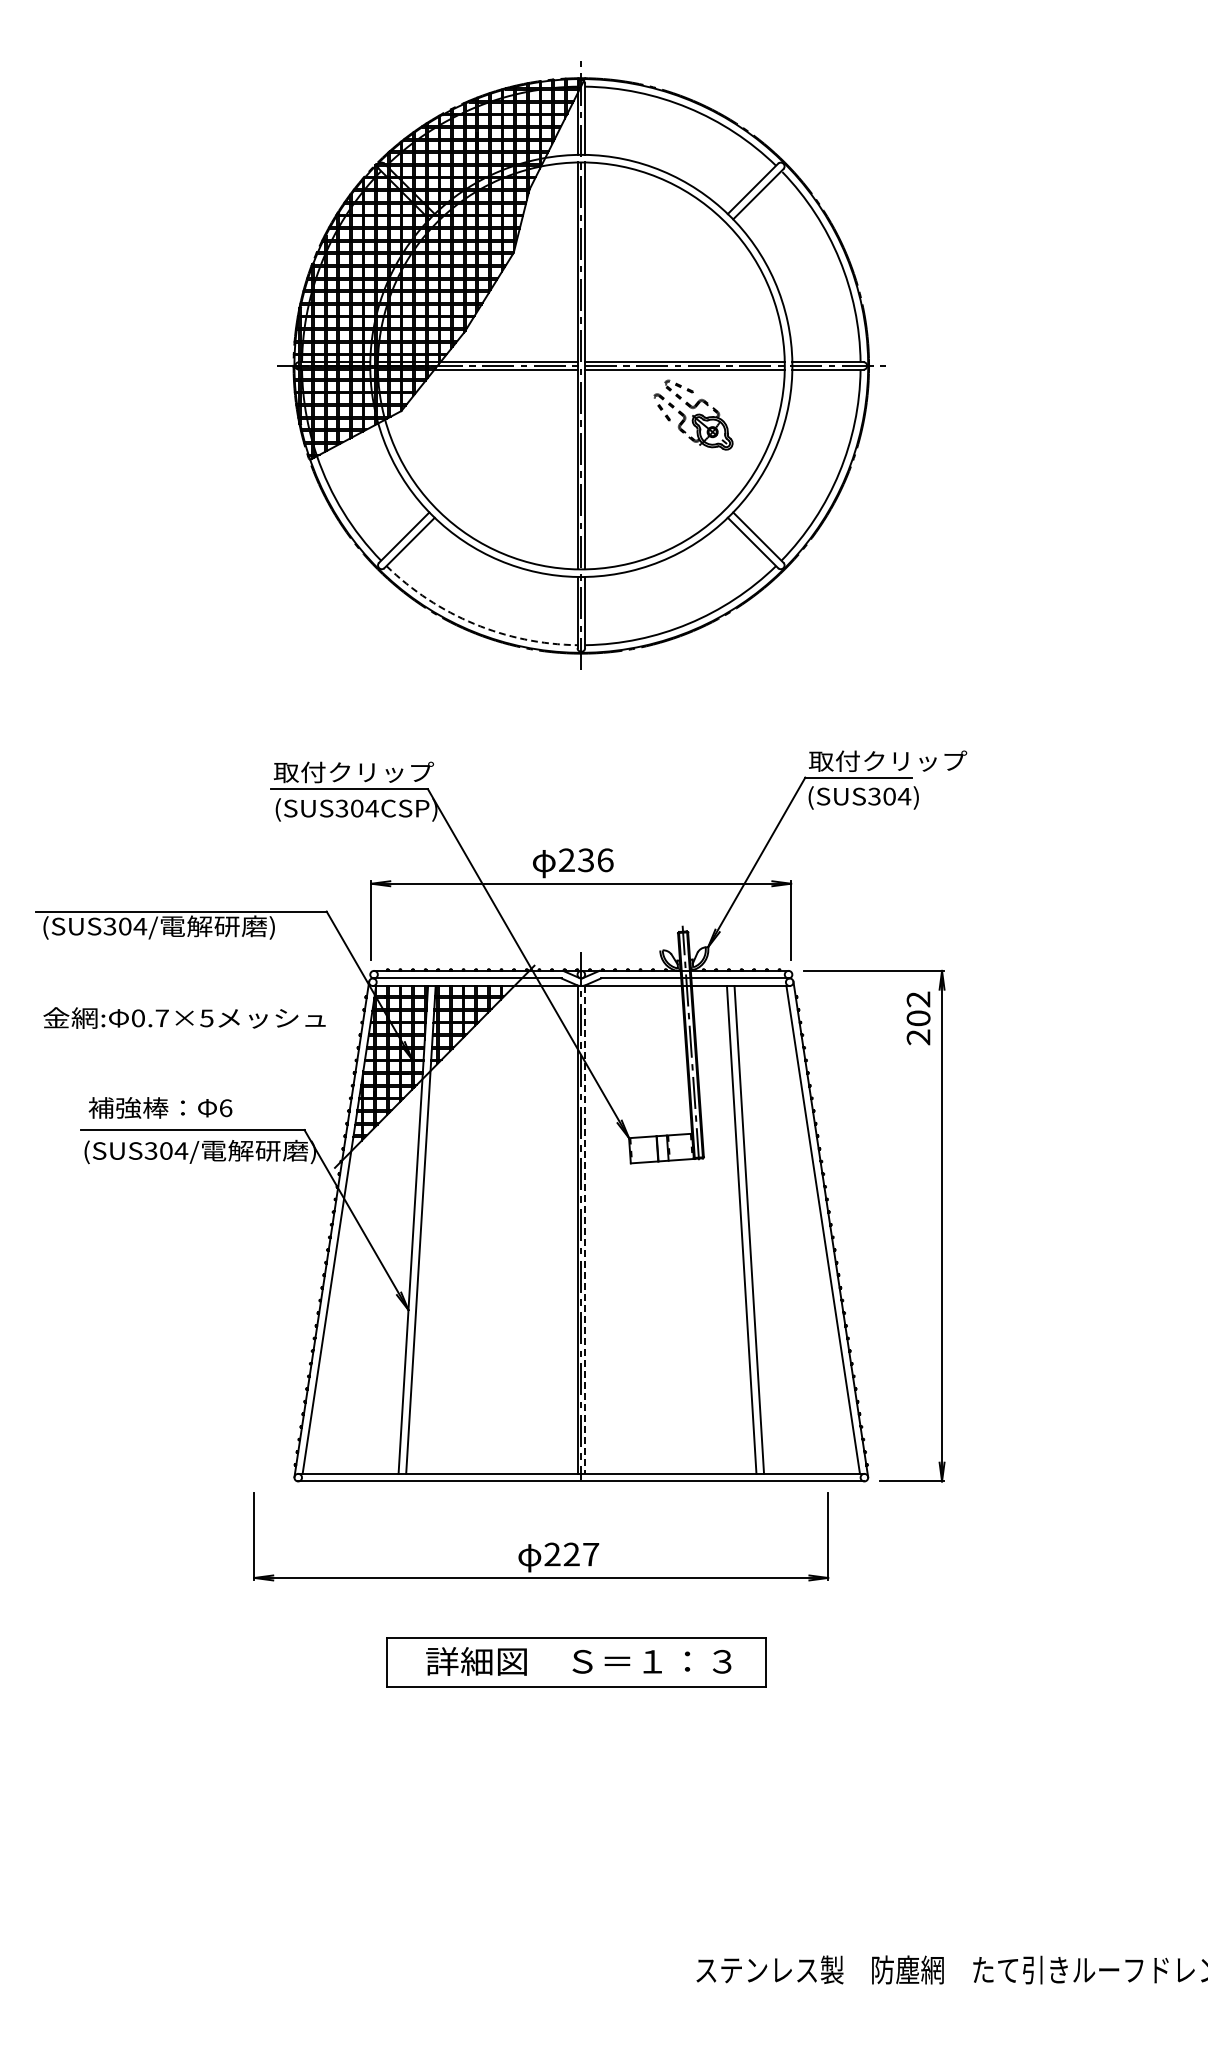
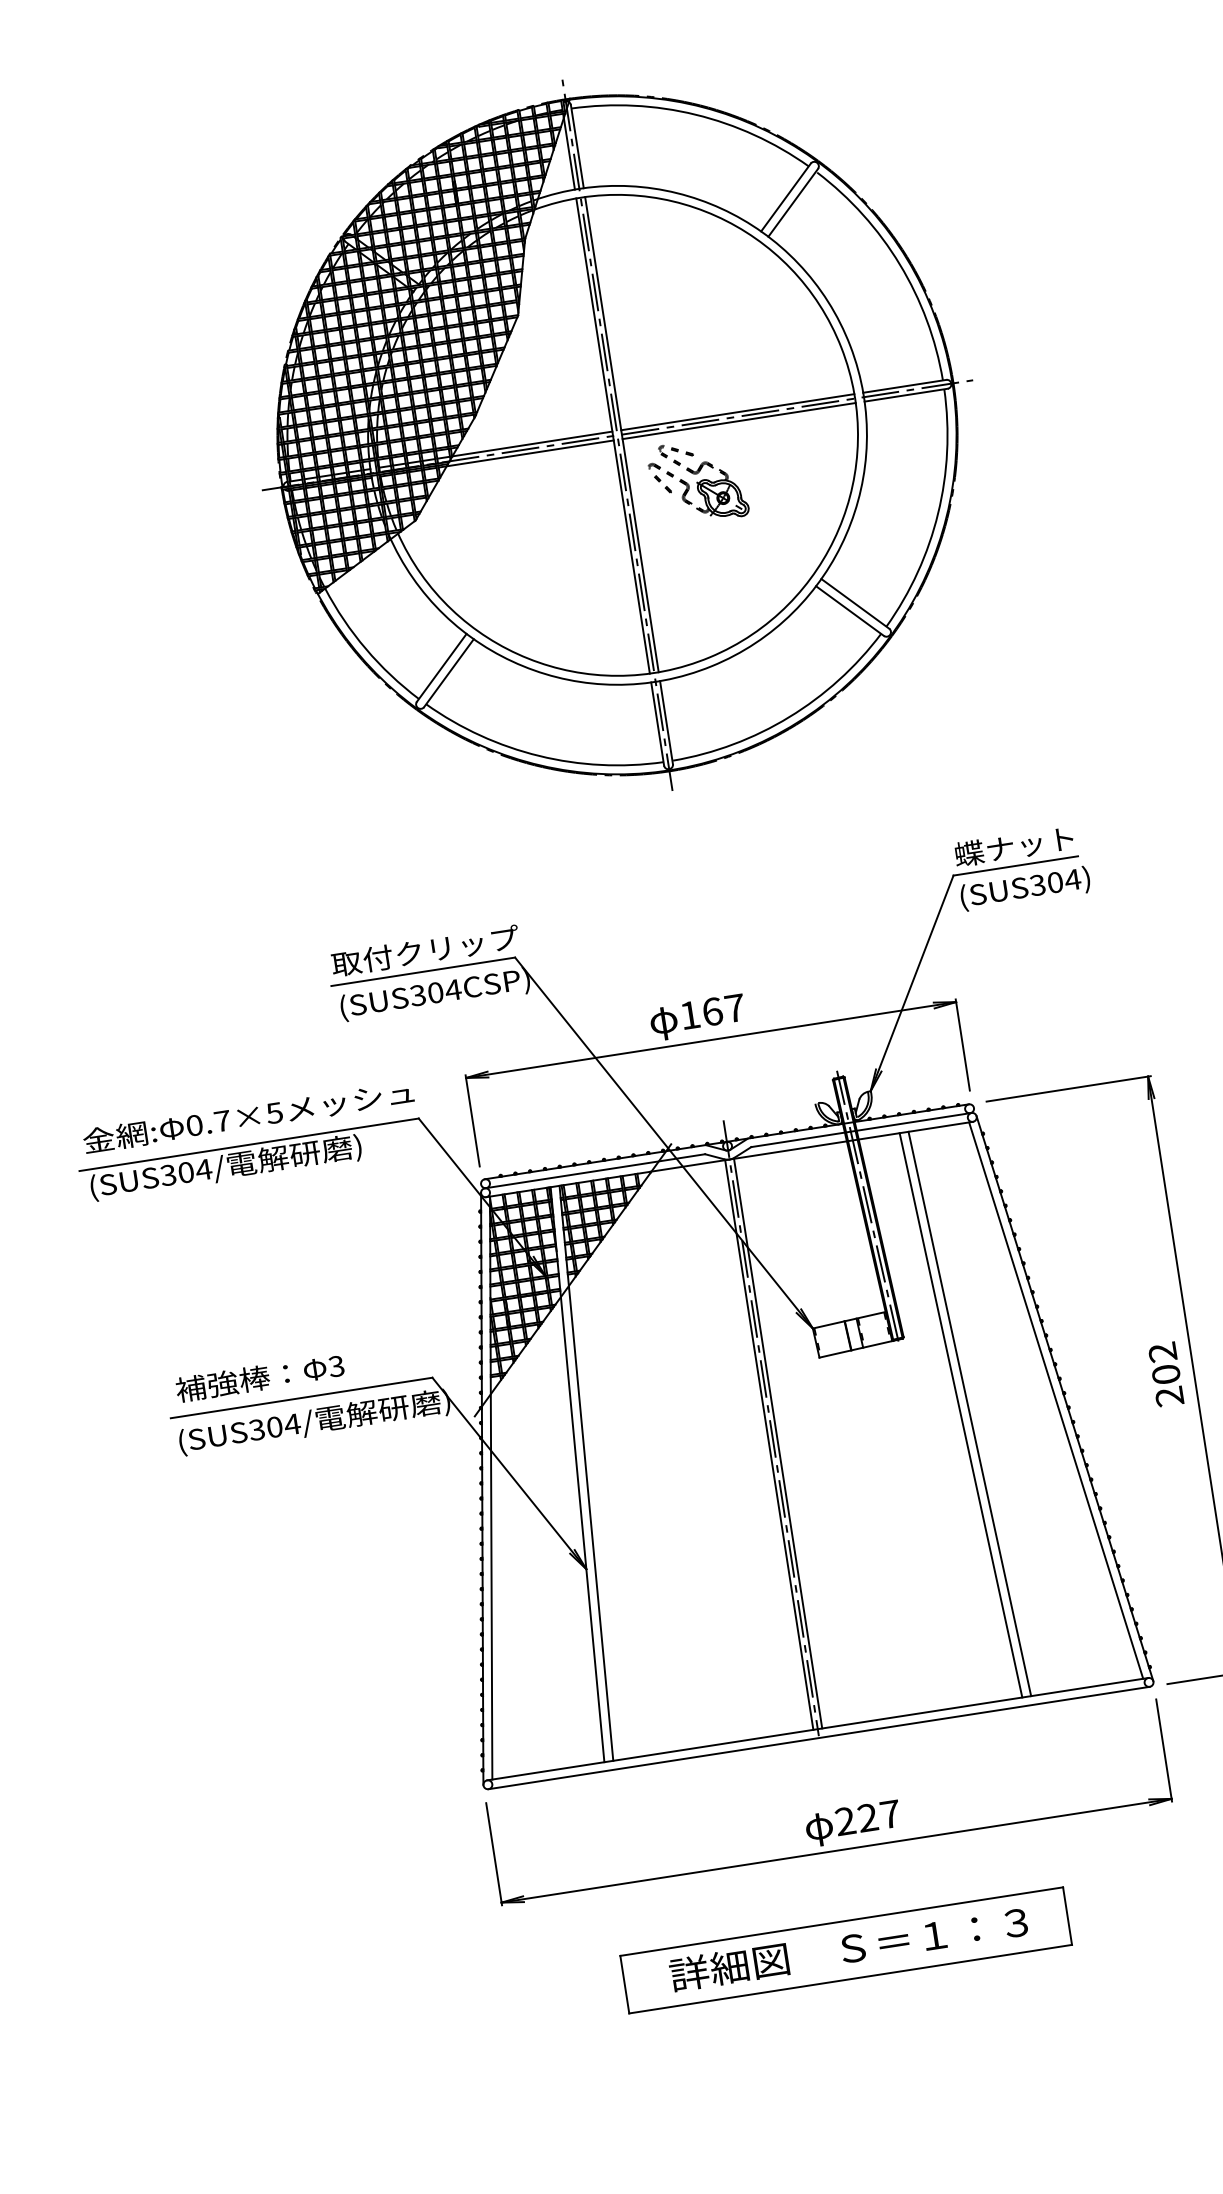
part: (693, 414) -> (697, 481), moved
arc: (474, 623) -> (539, 755), dashed -> solid
text: (887, 760) -> (1046, 840), 取付クリップ -> 蝶ナット
text: (586, 860) -> (712, 1011), 236 -> 167
text: (184, 1017) -> (248, 1116), moved
text: (918, 1018) -> (1166, 1374), moved
text: (225, 1108) -> (336, 1366), 6 -> 3
line: (585, 1229) -> (778, 1443), dashed -> solid
part: (545, 1544) -> (835, 1810), moved

